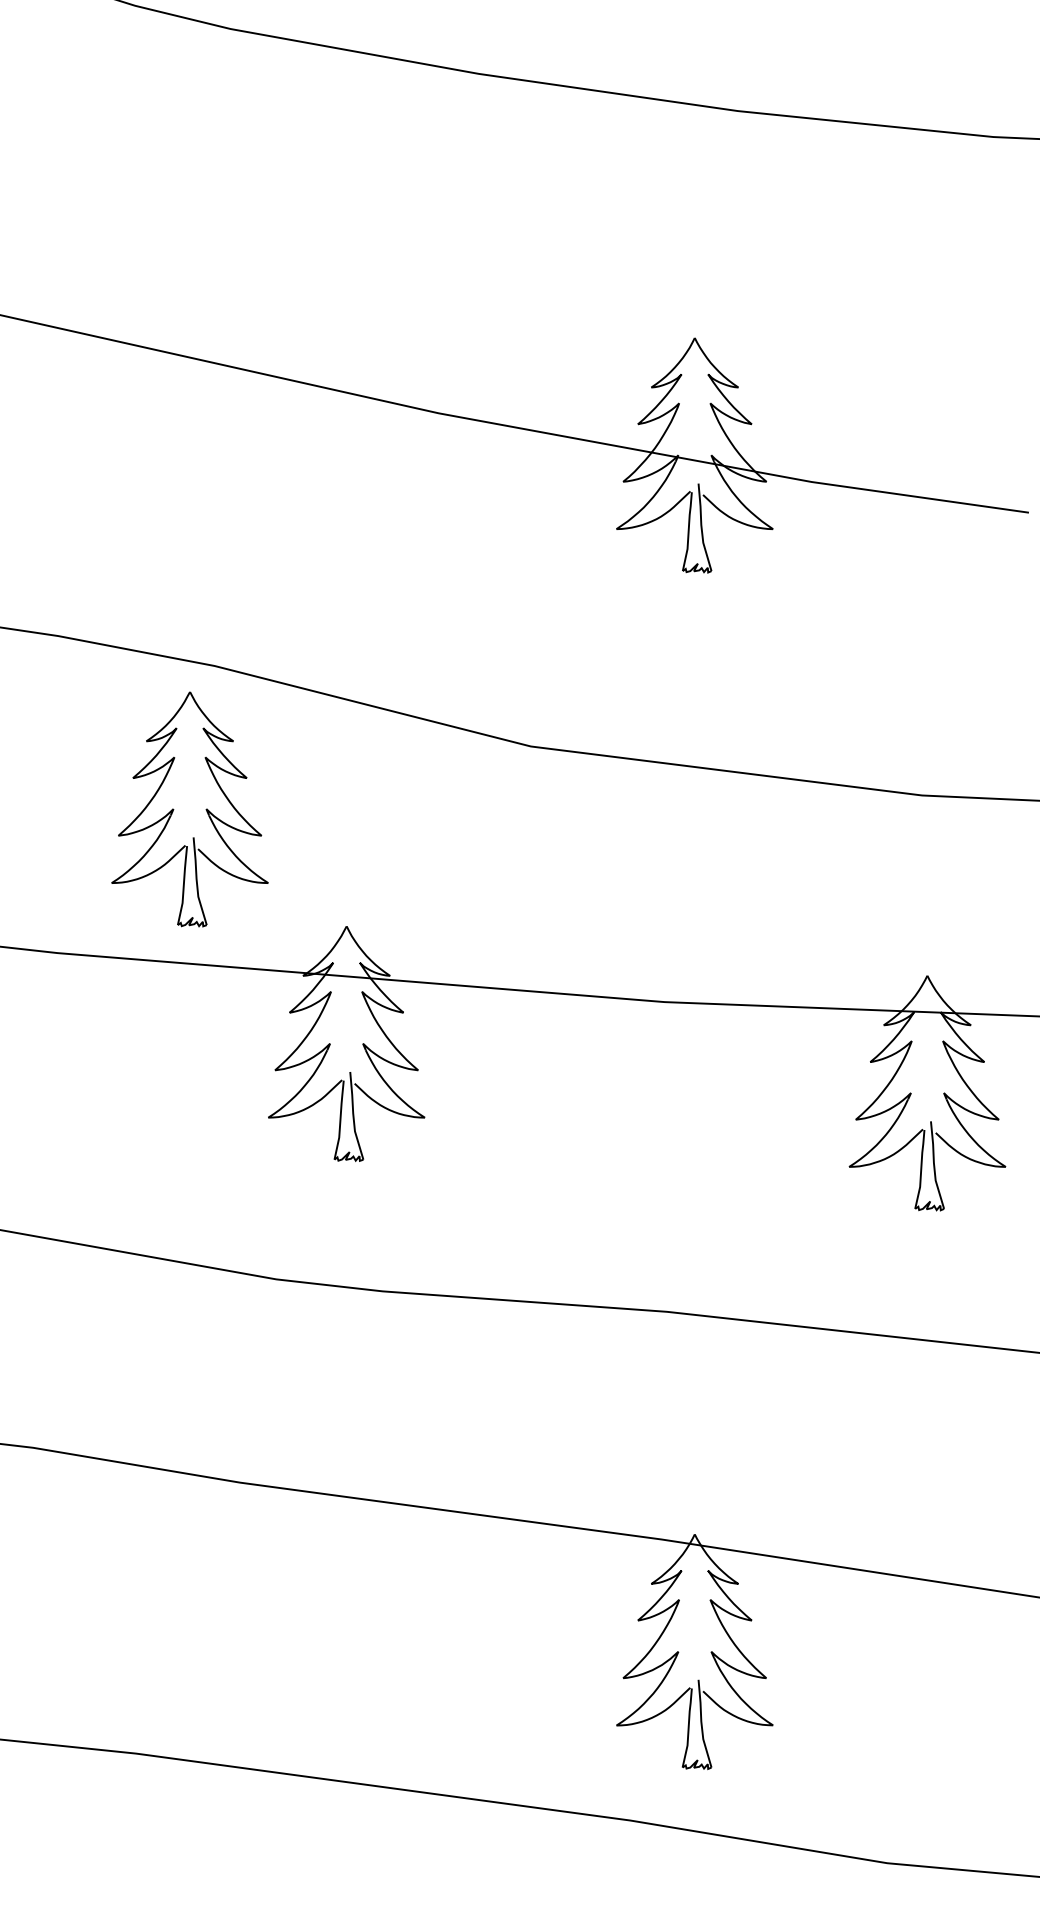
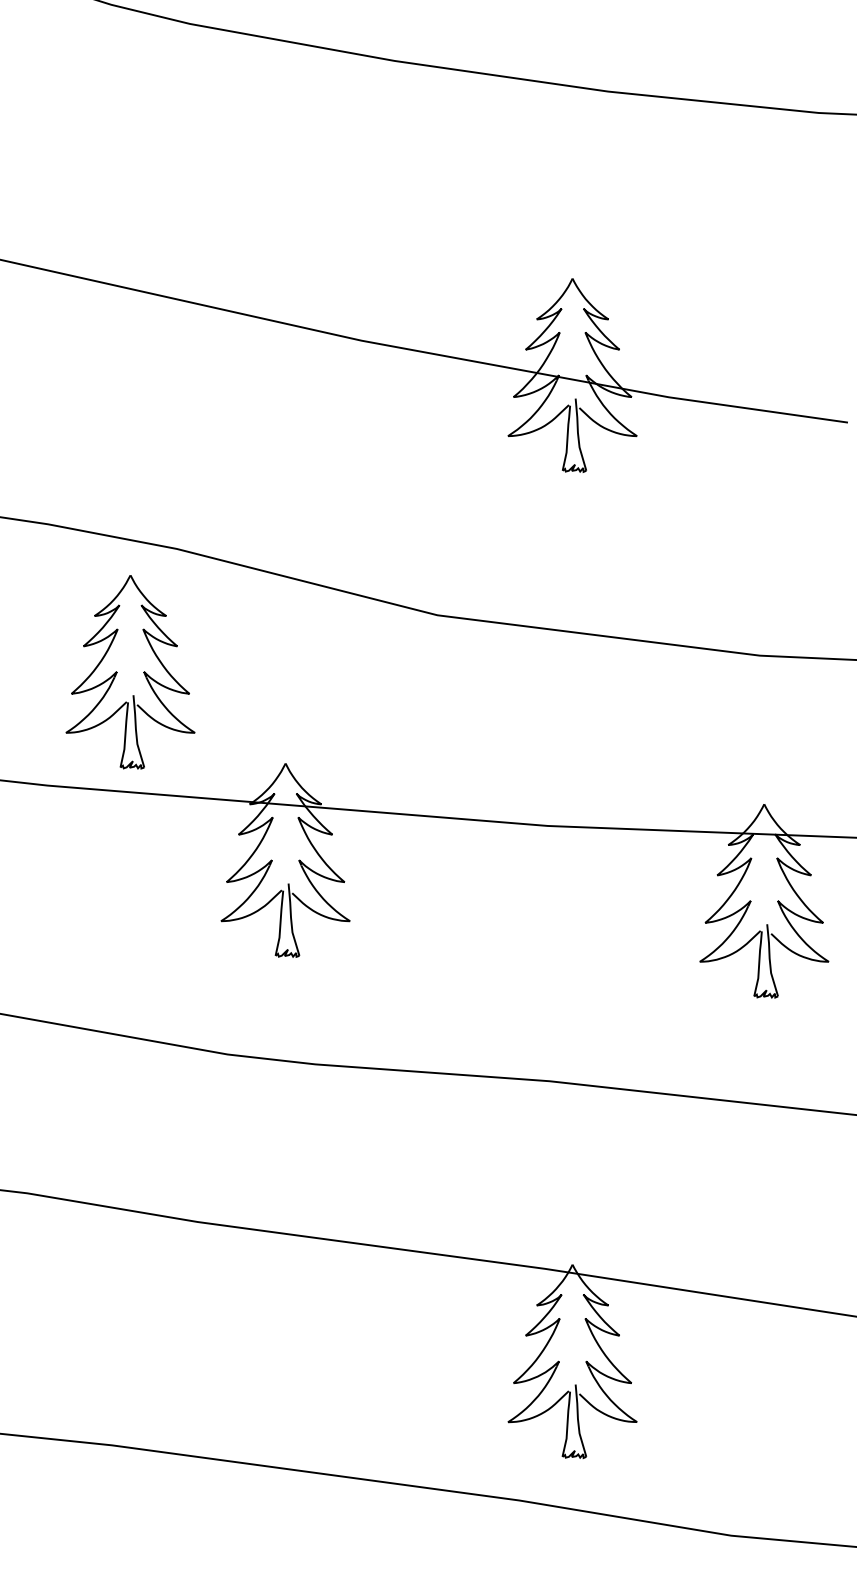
part: (189, 809) -> (130, 672), moved

